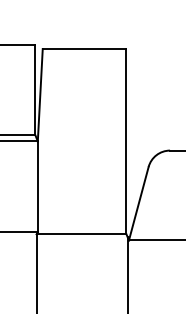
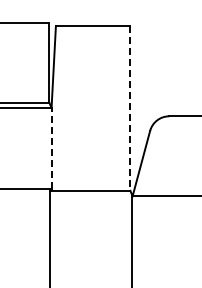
line: (126, 141) -> (130, 108), solid -> dashed
line: (37, 186) -> (51, 148), solid -> dashed

